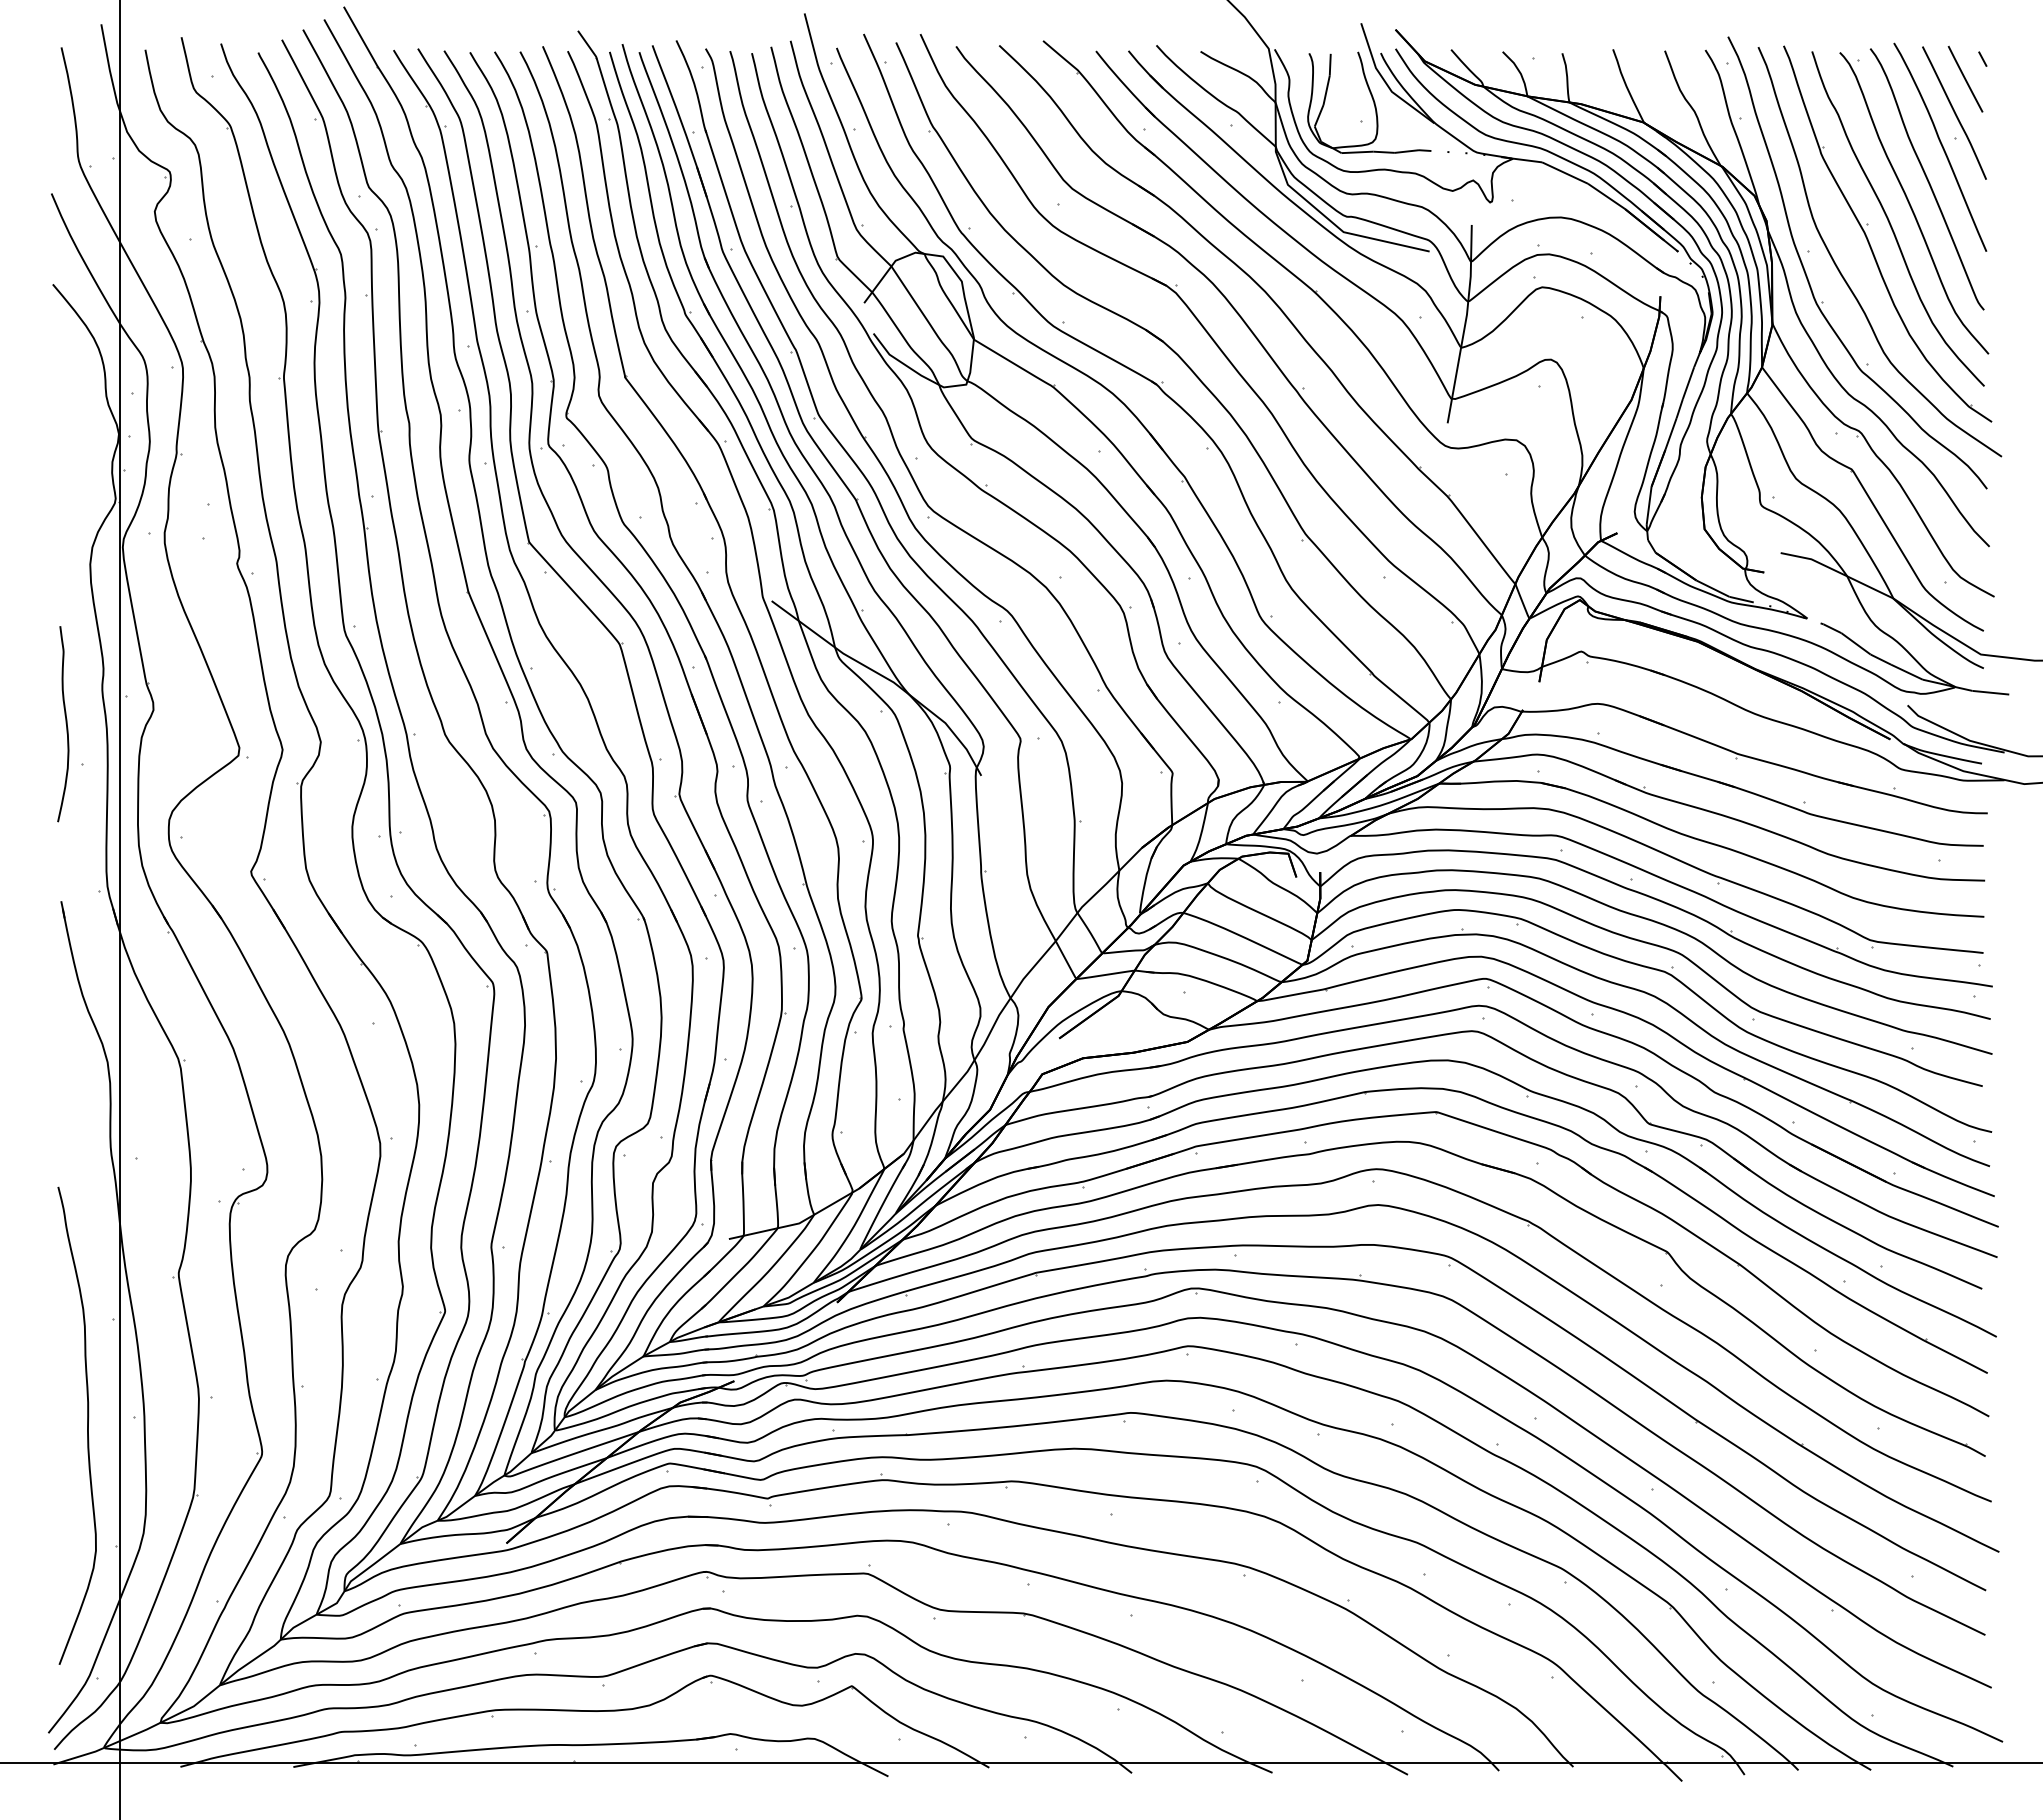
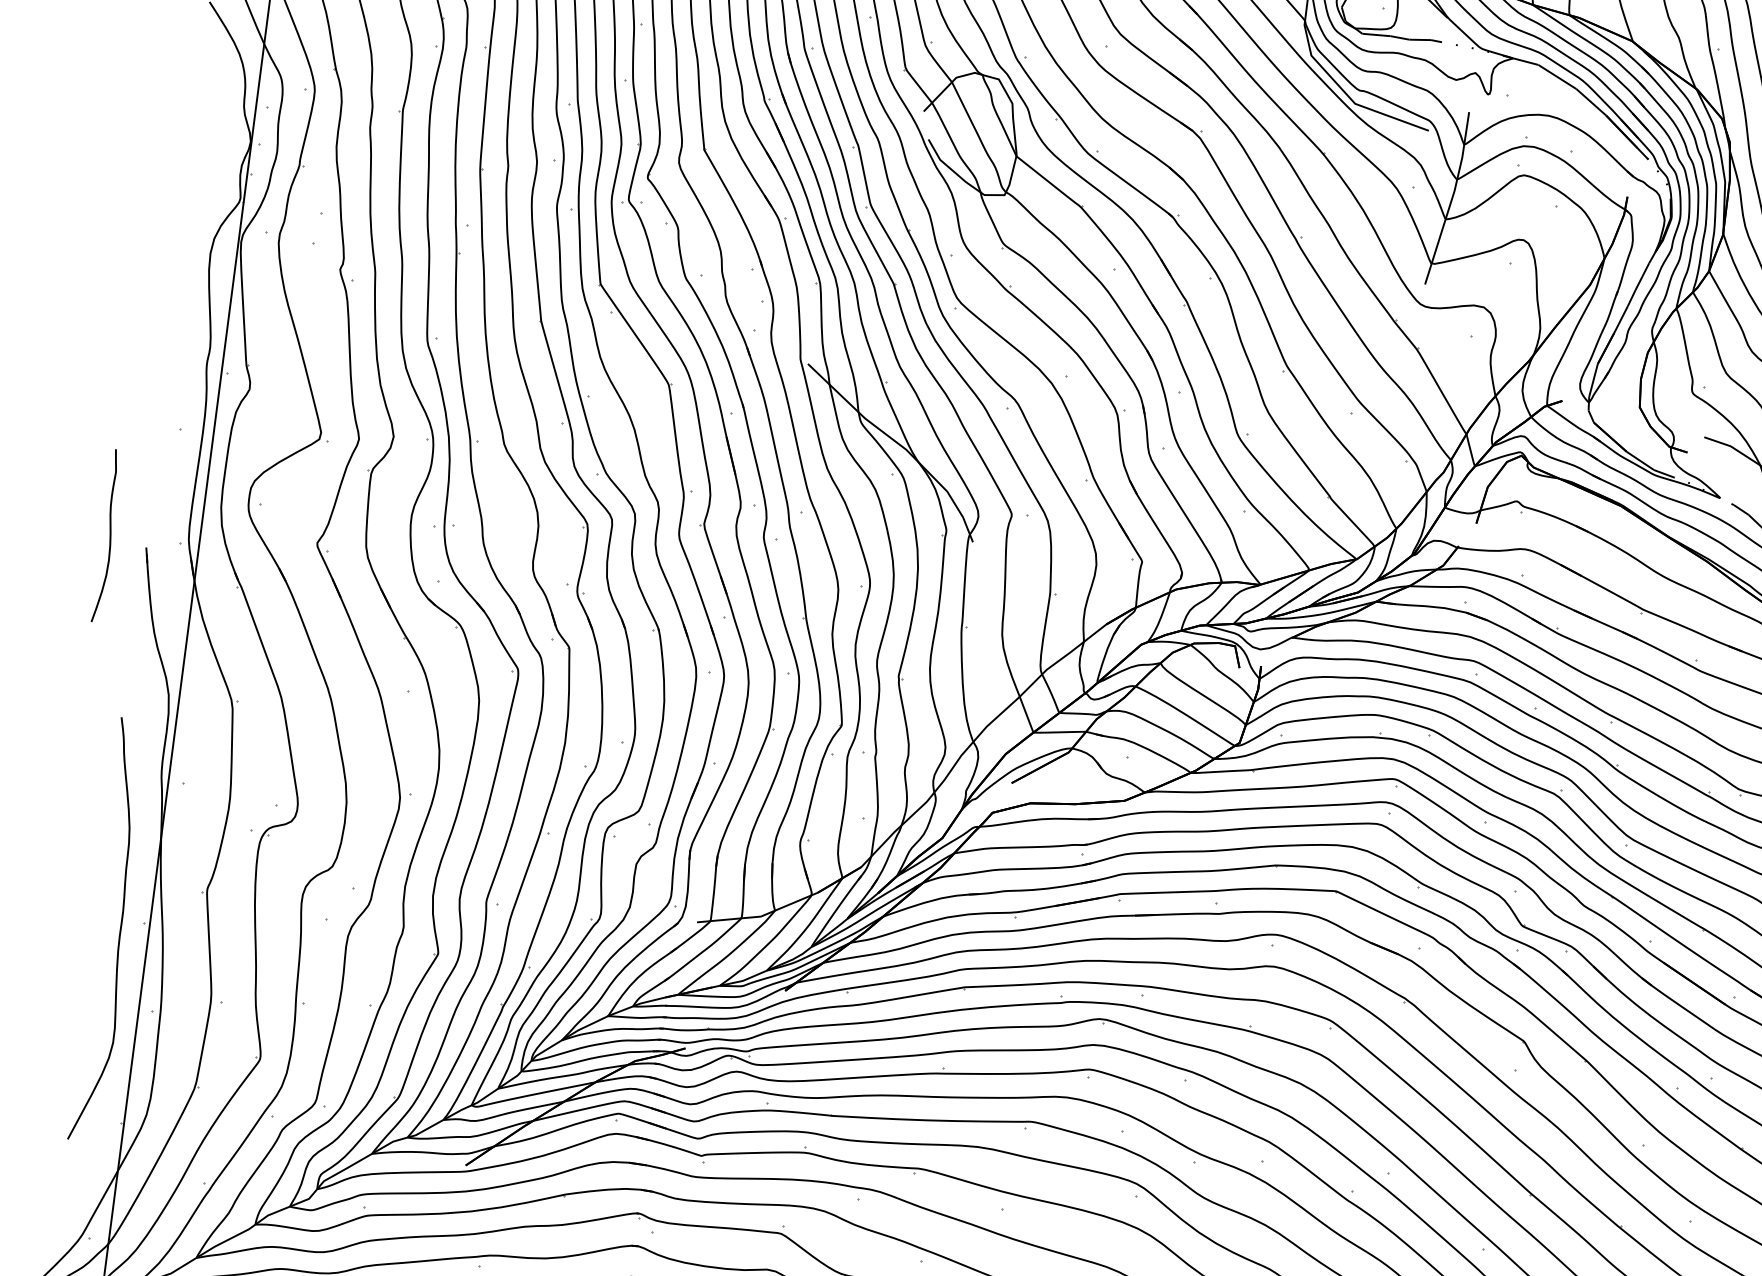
curve: (65, 723) -> (109, 535), moved
curve: (87, 1425) -> (119, 931), moved

